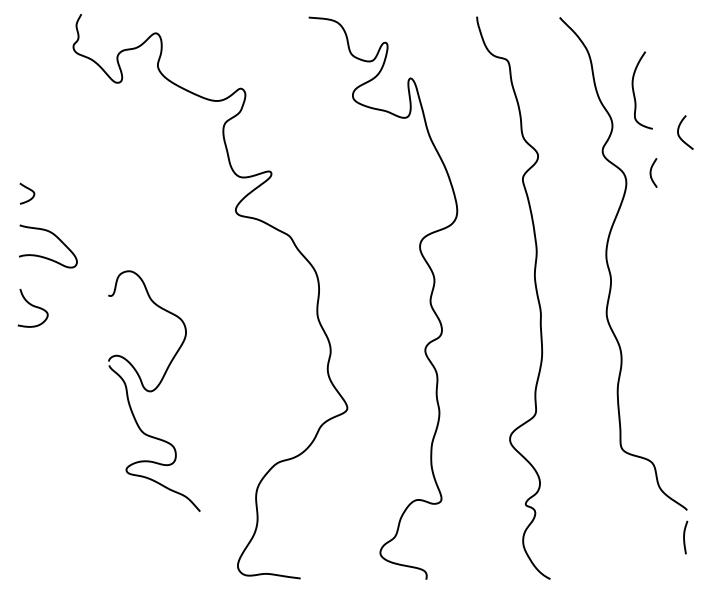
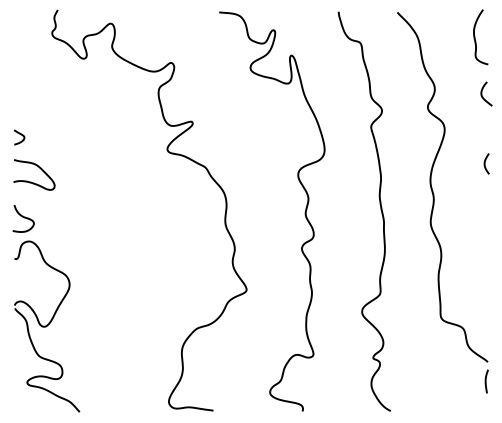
curve: (634, 90) -> (475, 37), moved
curve: (651, 172) -> (485, 163), moved
part: (154, 390) -> (47, 326), moved

